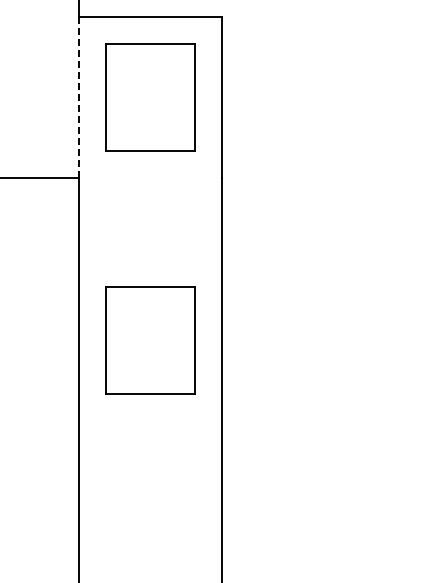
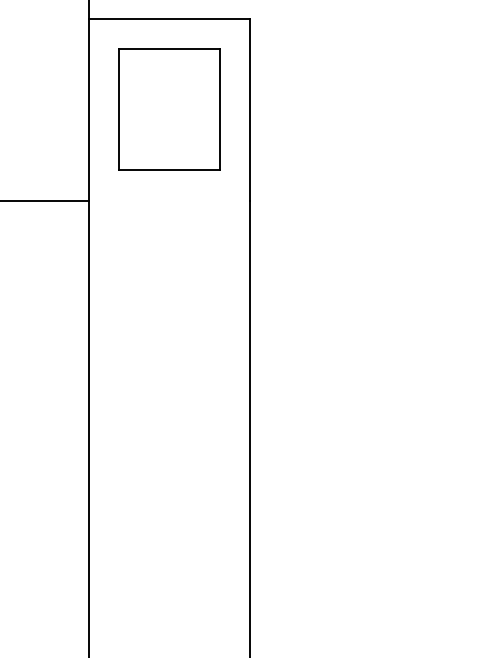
line: (78, 97) -> (88, 110), dashed -> solid
part: (150, 340) -> (169, 384), removed

